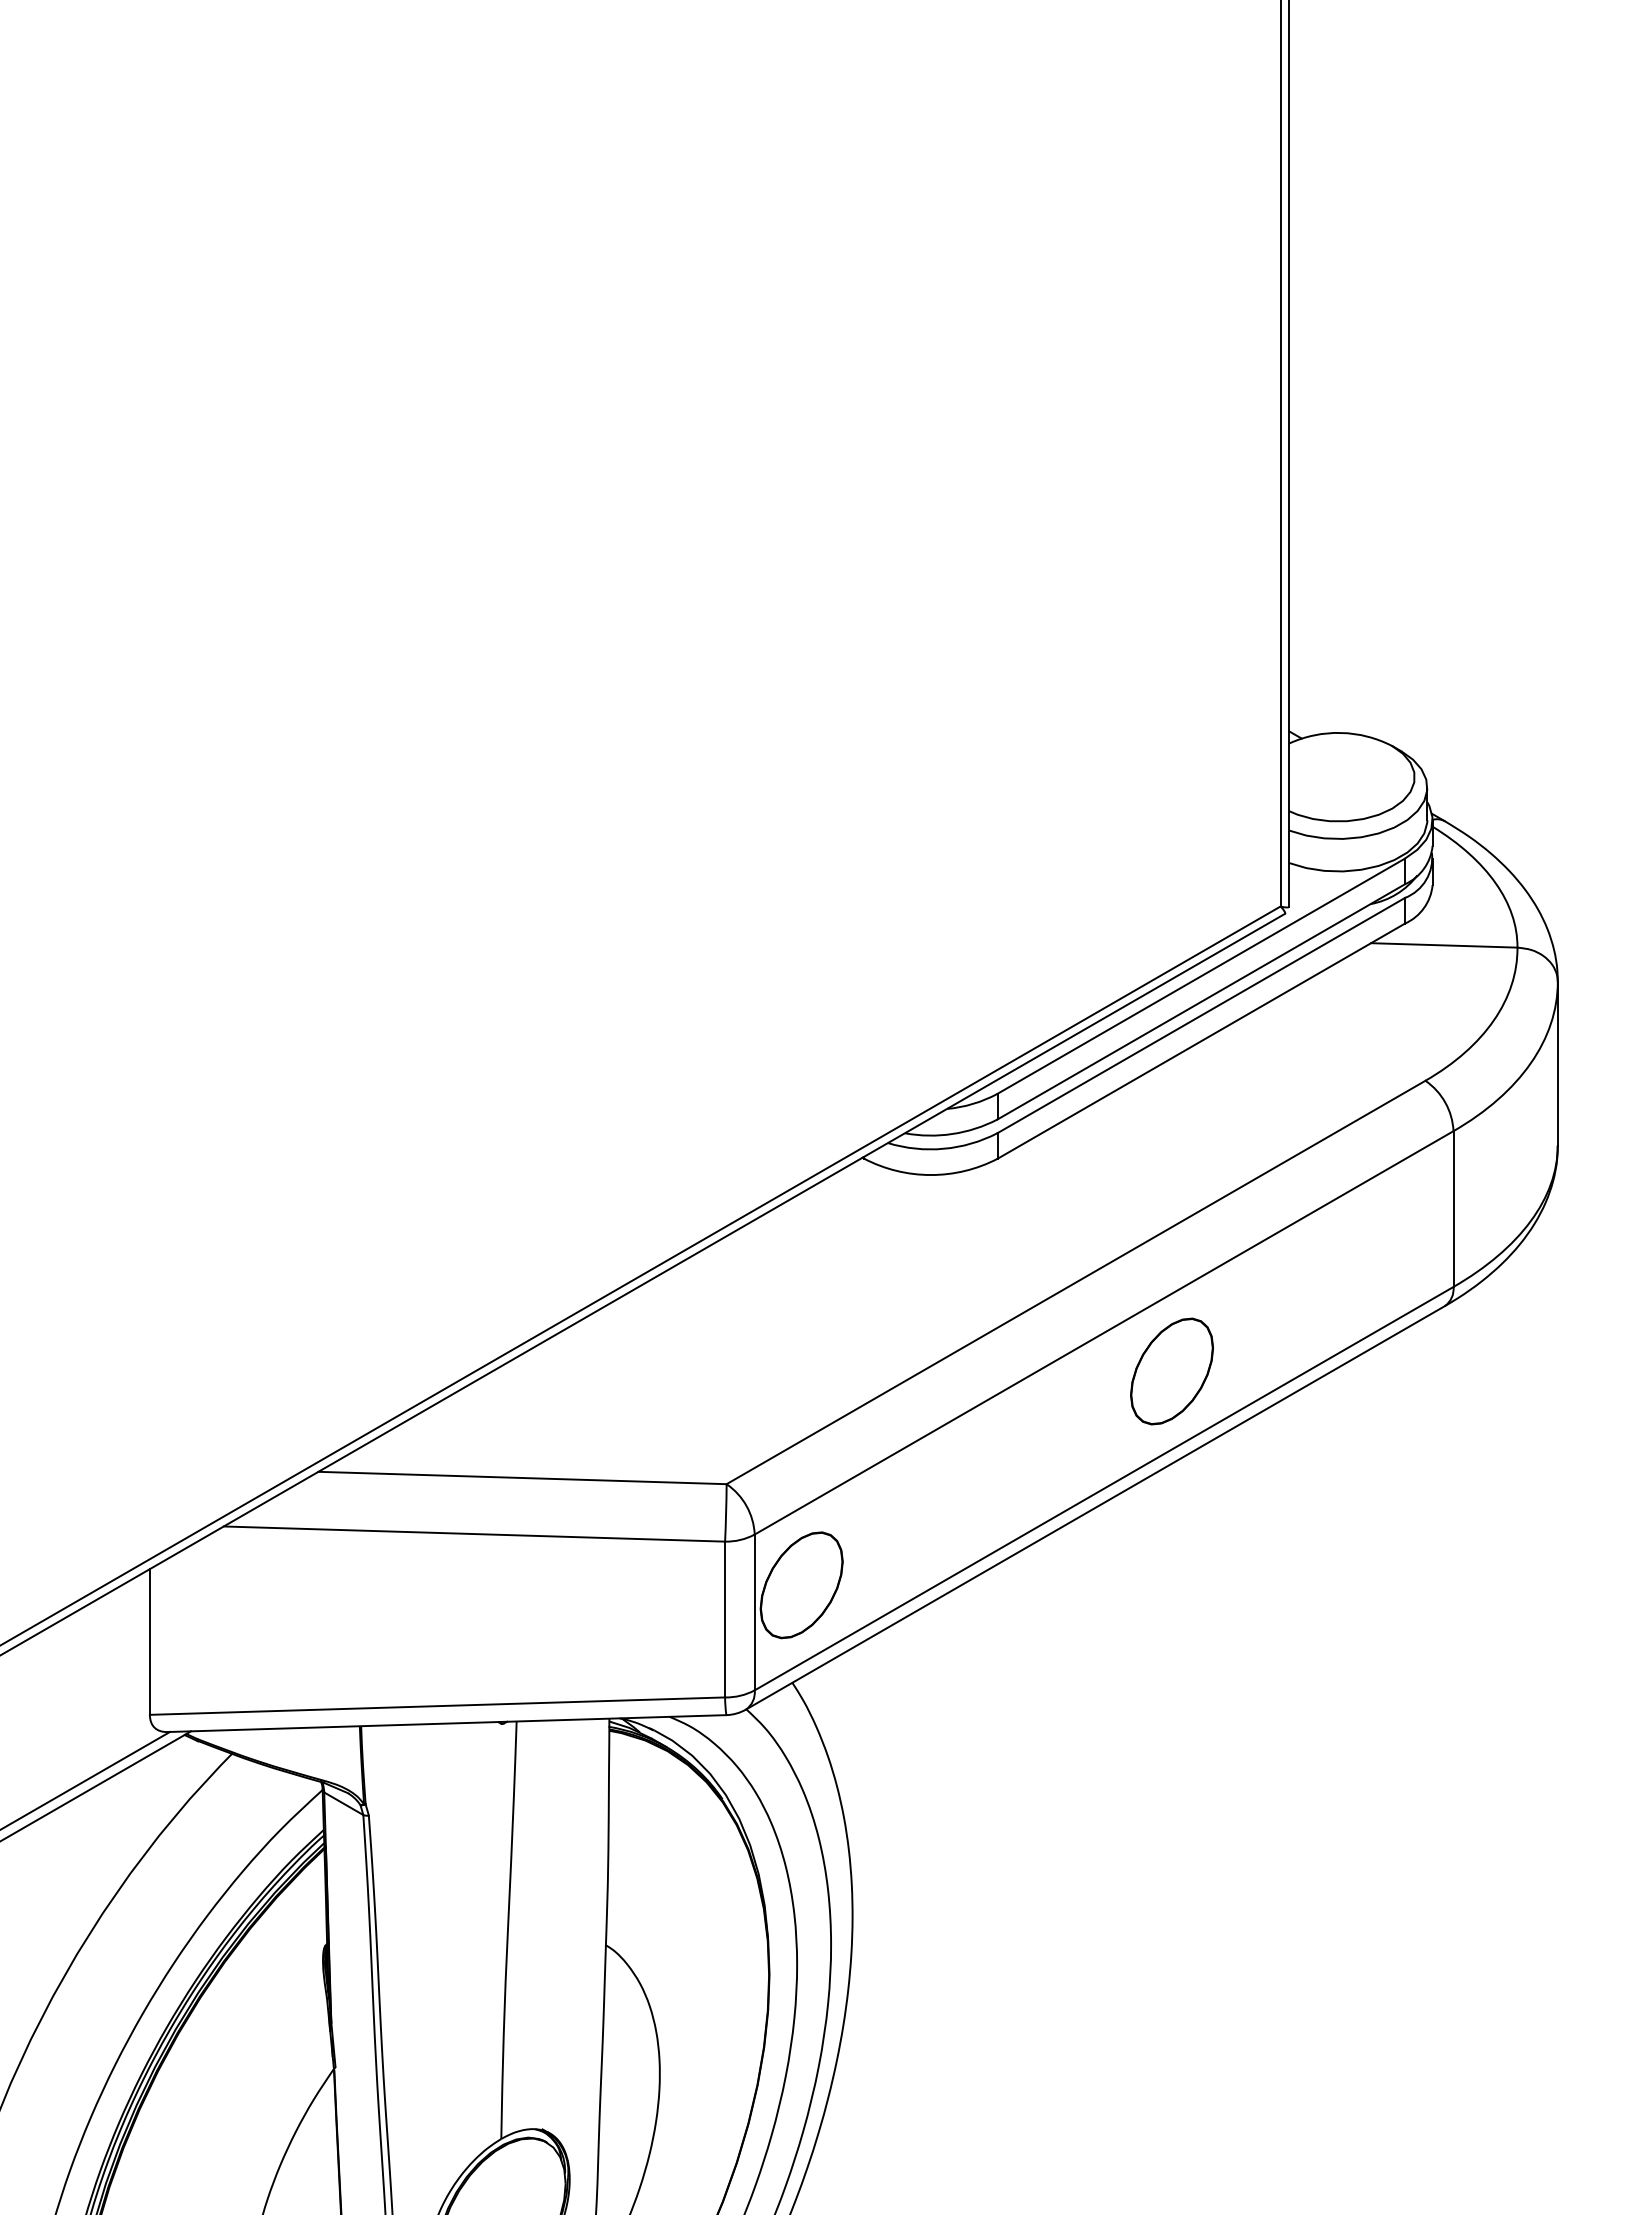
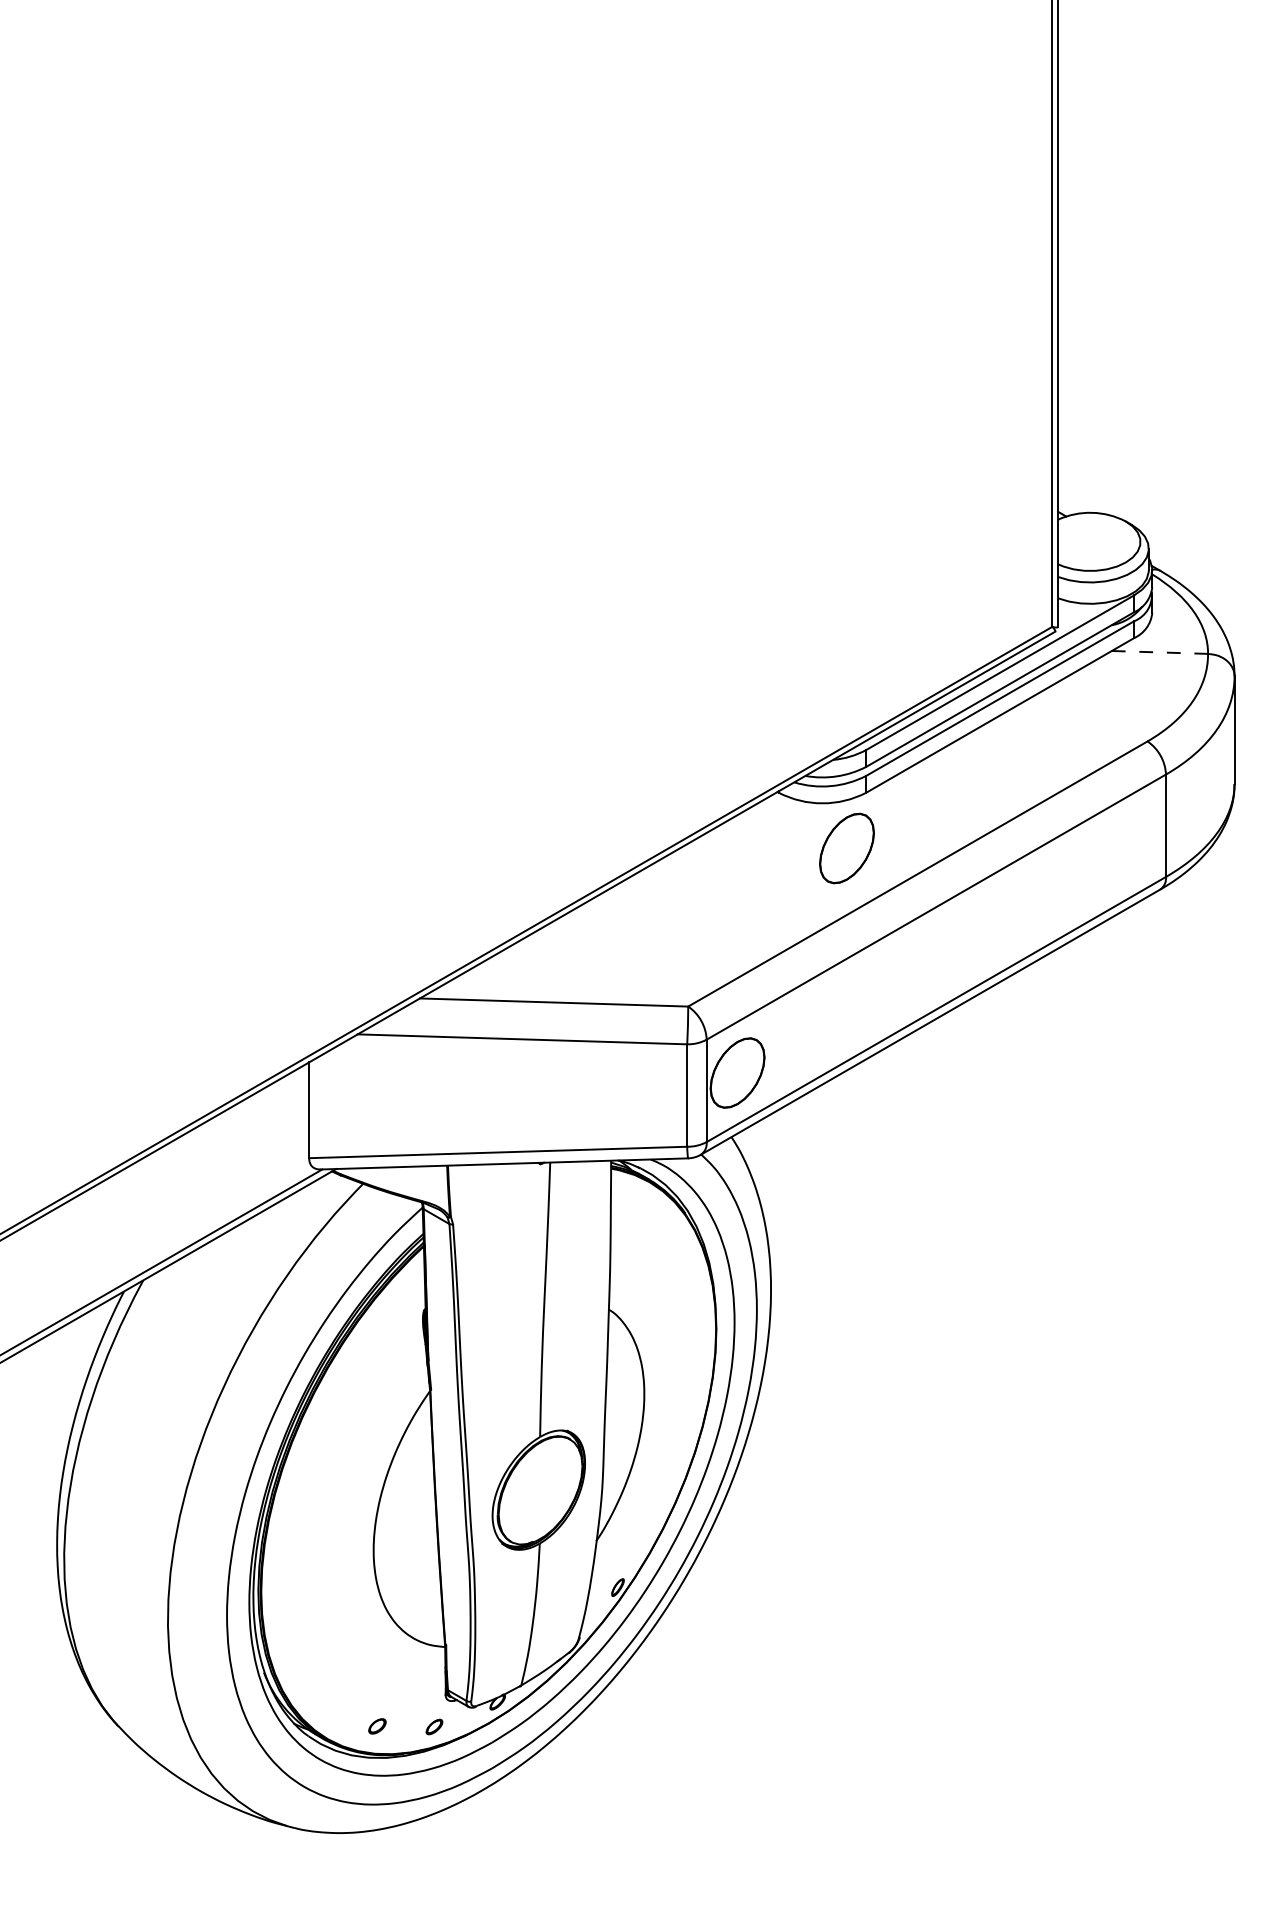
line: (1445, 945) -> (1160, 652), solid -> dashed
part: (1171, 1371) -> (846, 848), moved

